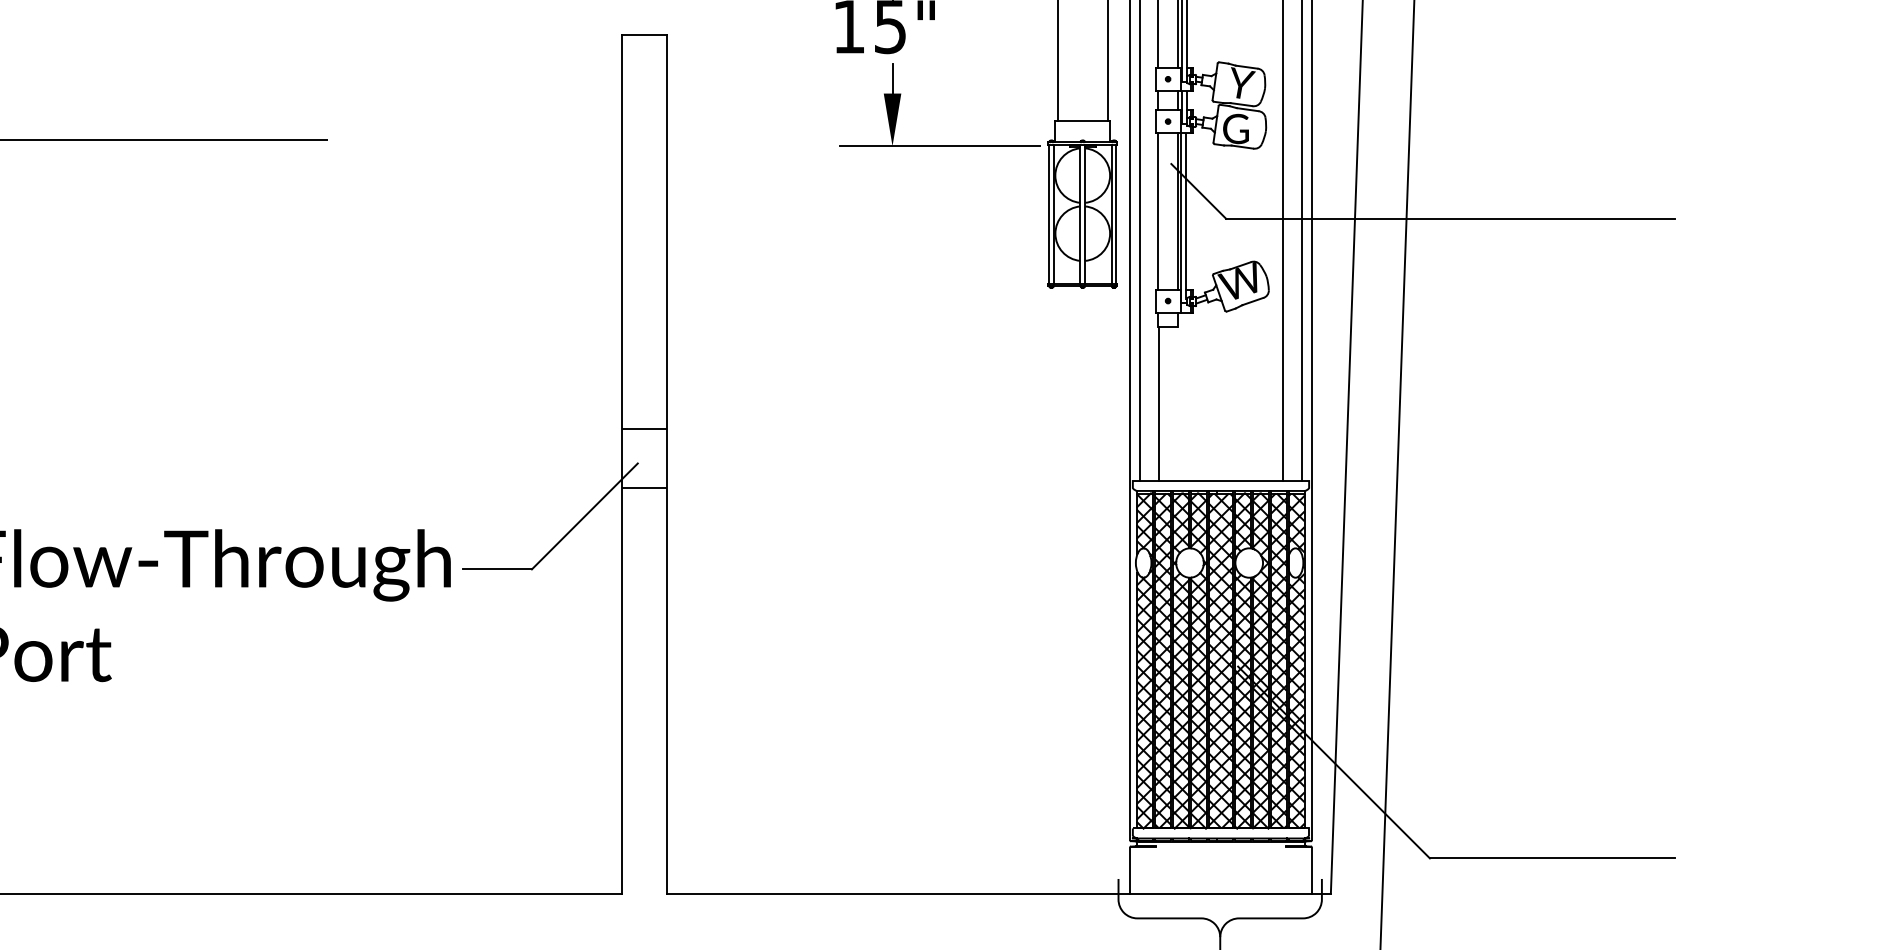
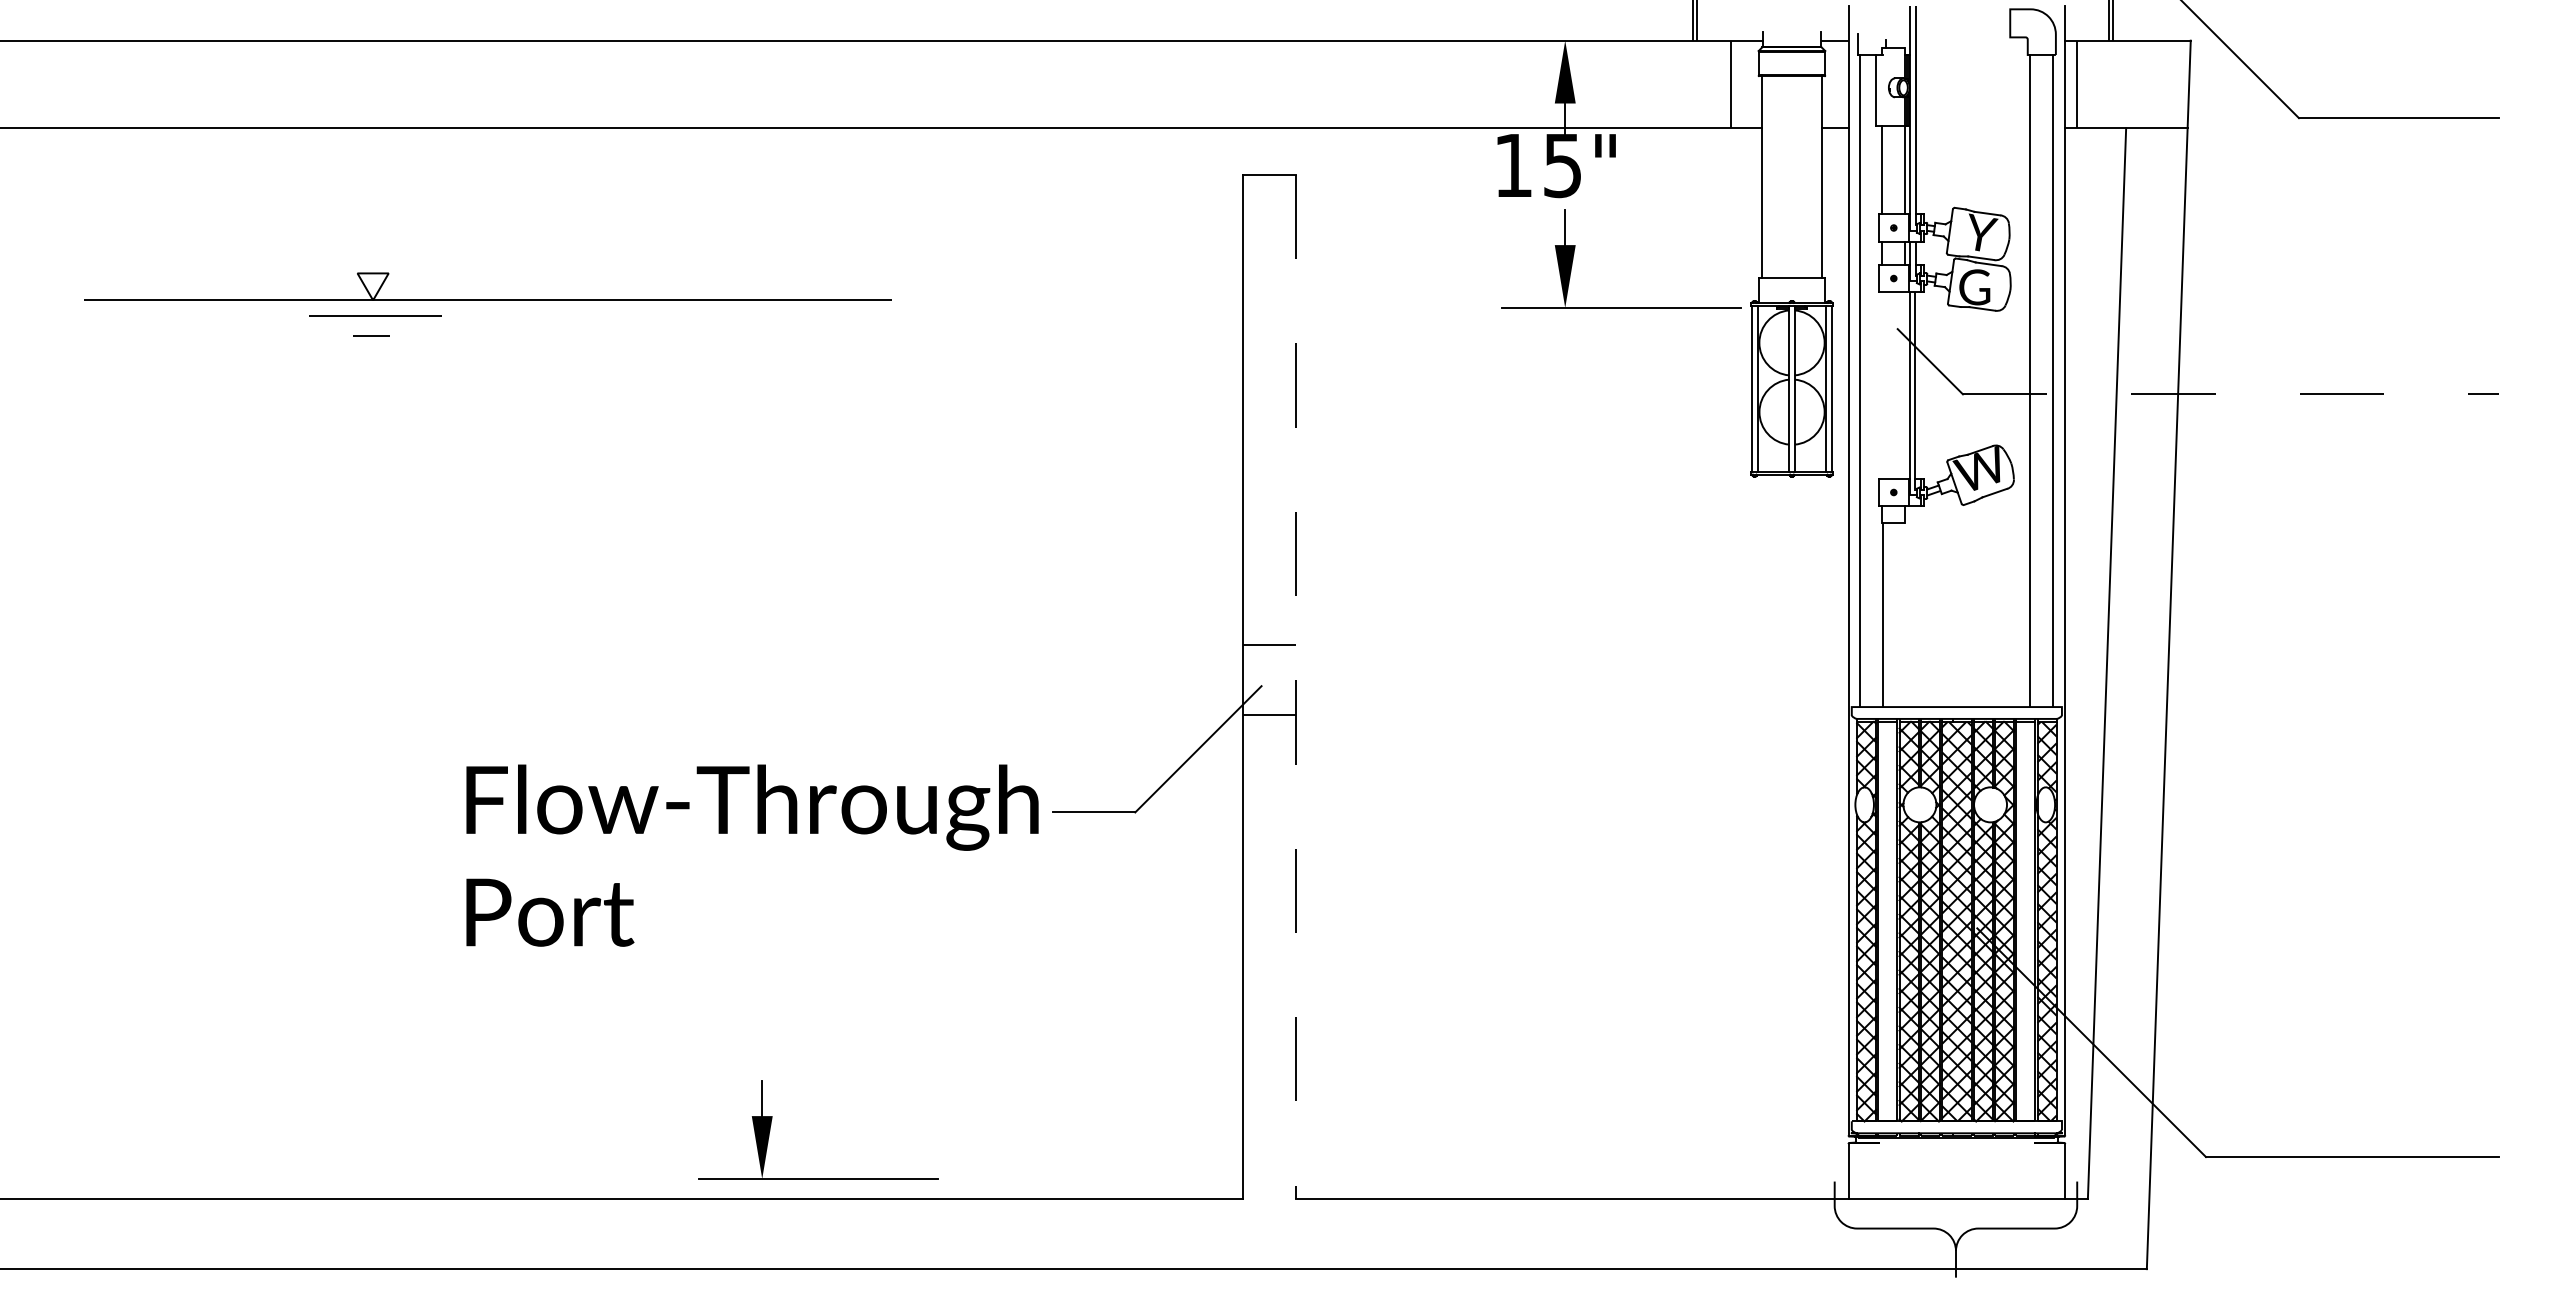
line: (1158, 211) -> (1882, 385), removed
line: (1177, 211) -> (1905, 385), removed
line: (1450, 218) -> (2230, 394), solid -> dashed
line: (666, 464) -> (1295, 687), solid -> dashed
hatch: (1162, 660) -> (1887, 921), removed
hatch: (1278, 660) -> (2025, 921), removed
part: (227, 826) -> (772, 1119), added

